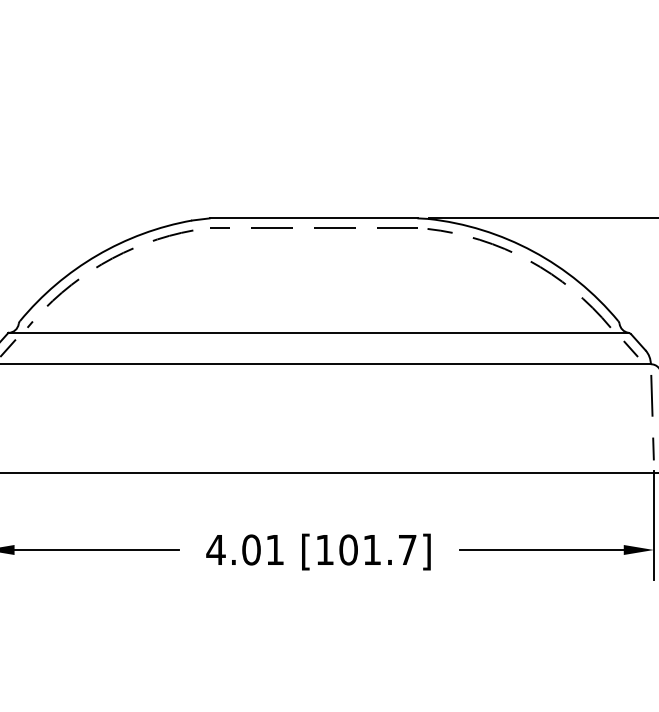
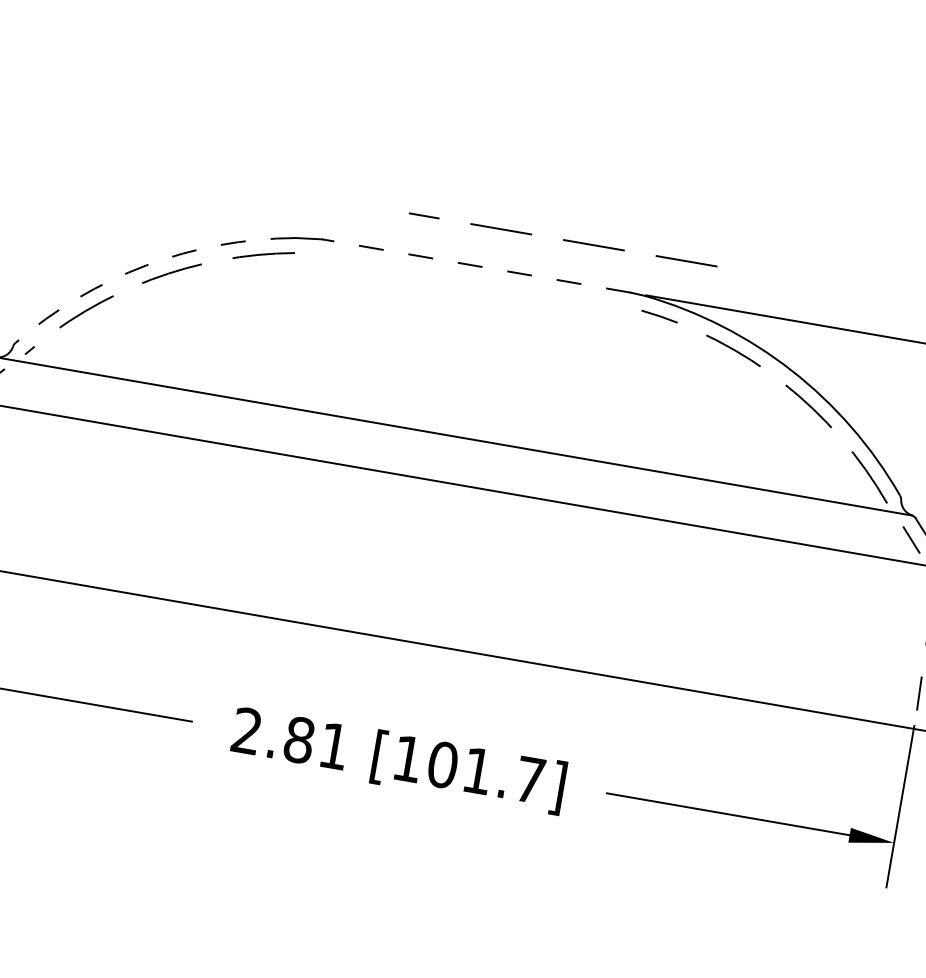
line: (313, 218) -> (475, 266), solid -> dashed
line: (314, 227) -> (564, 238), moved
arc: (97, 255) -> (146, 265), solid -> dashed
text: (233, 549) -> (272, 734), 4.01 -> 2.81

